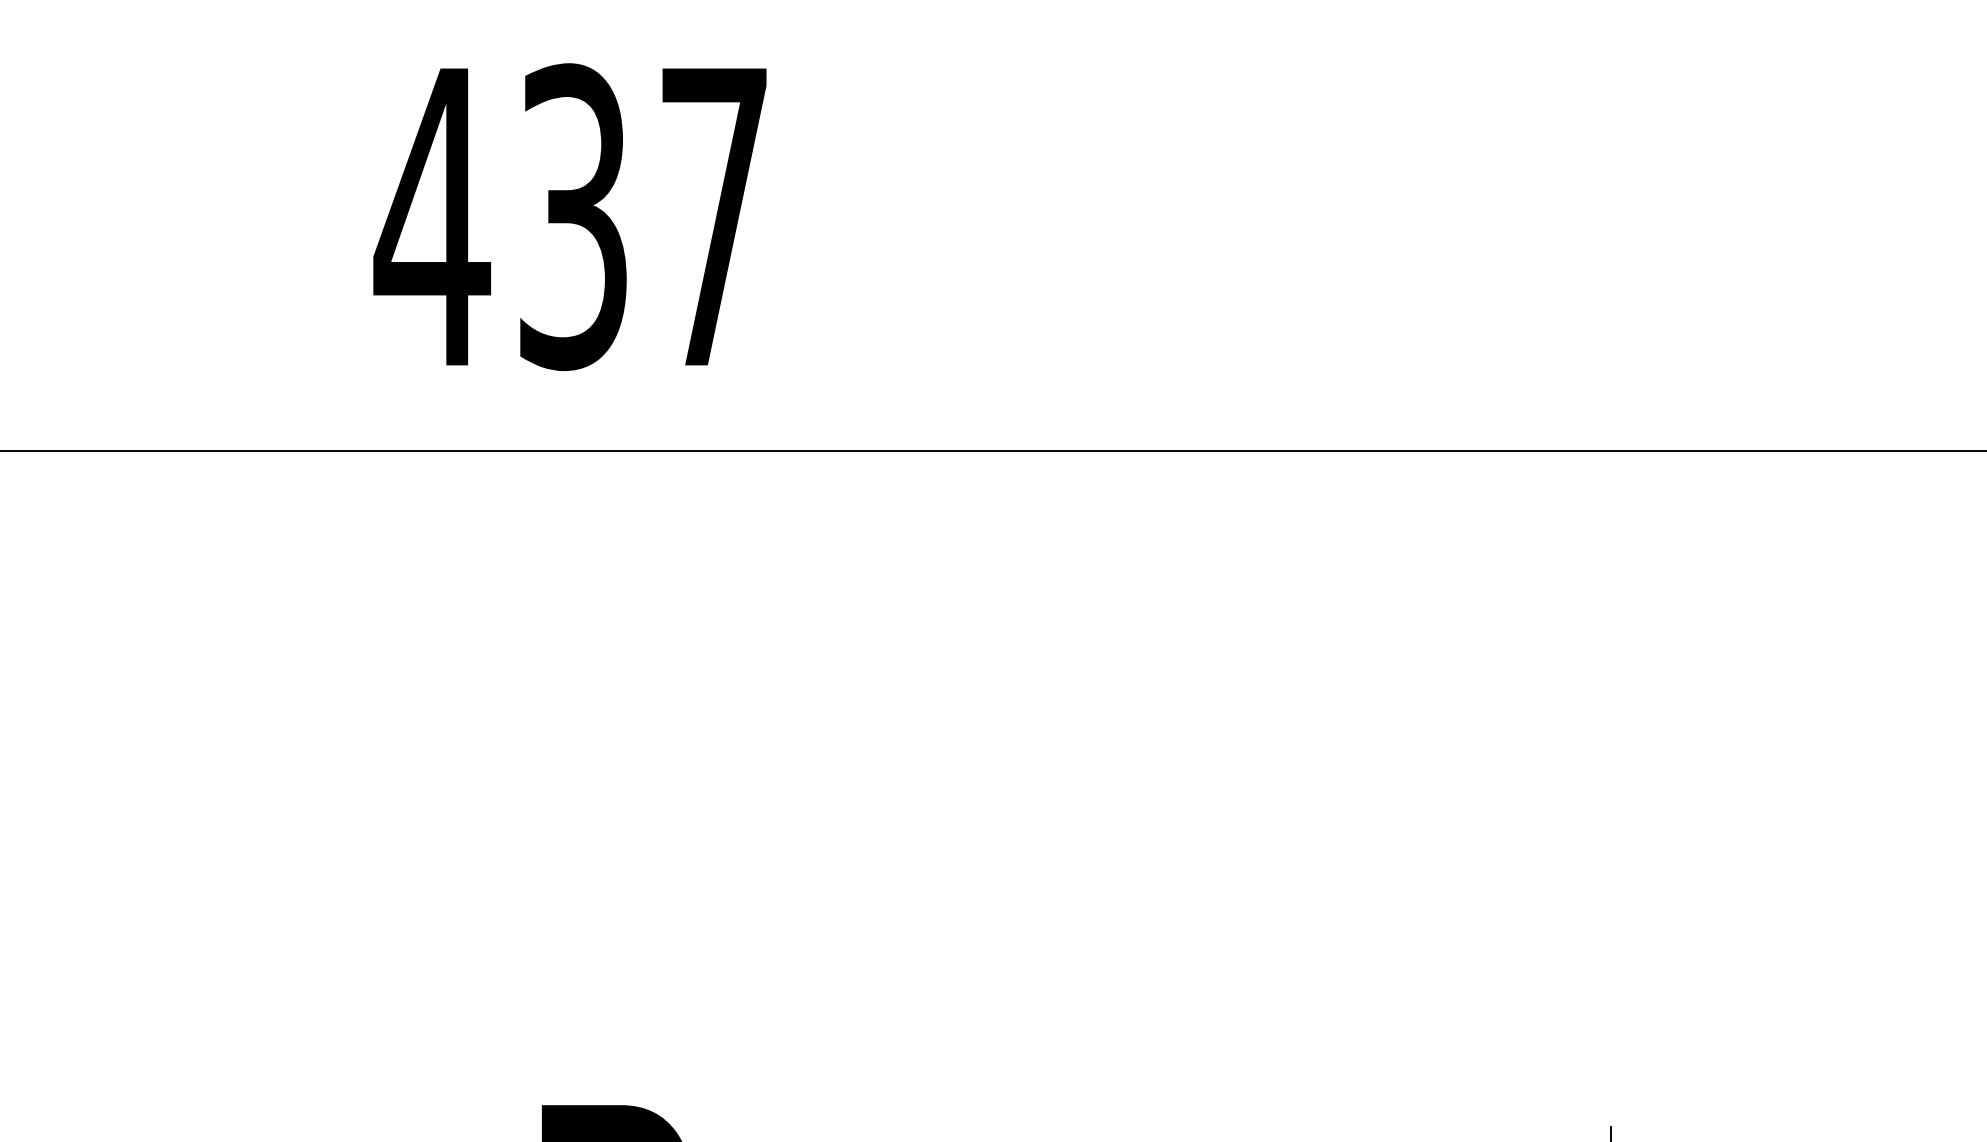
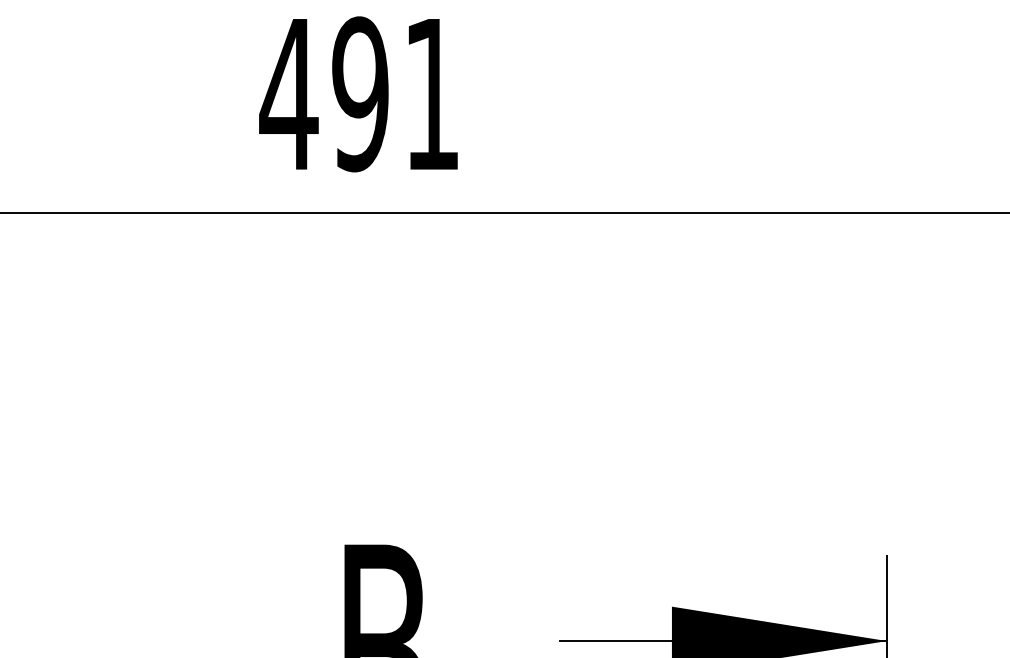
text: (642, 217) -> (395, 94), 437 -> 491

